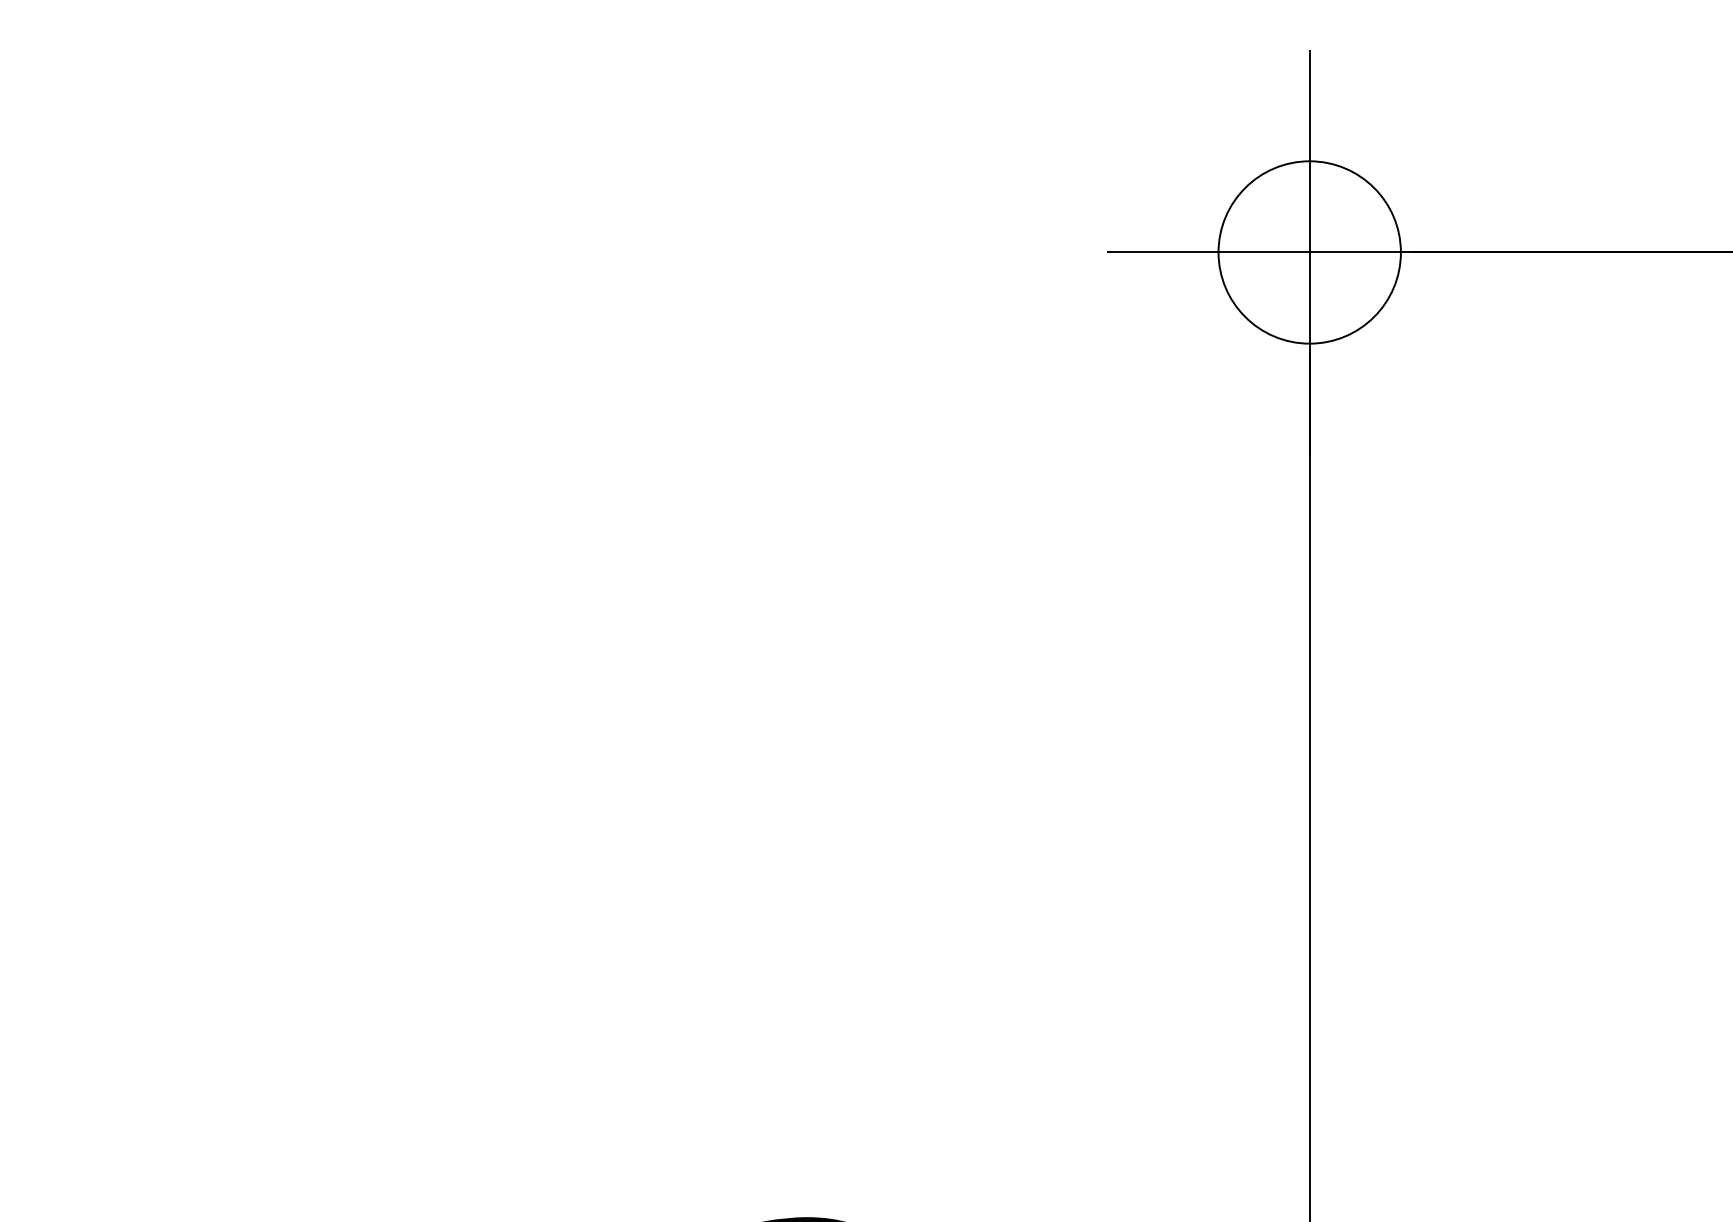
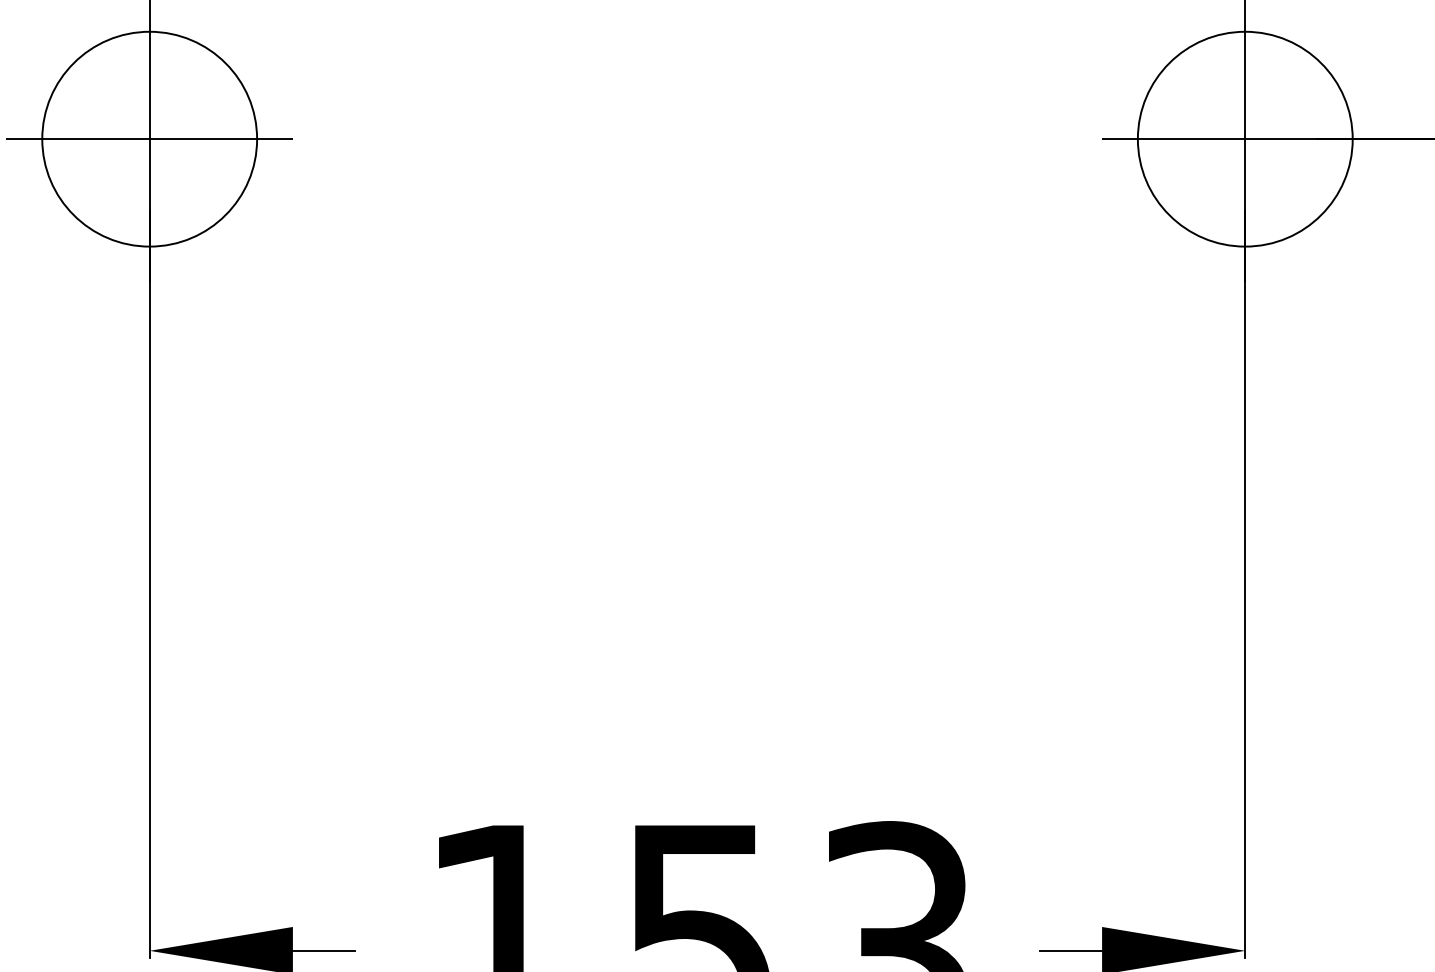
circle: (1308, 251) -> (1244, 138), size x1.67

